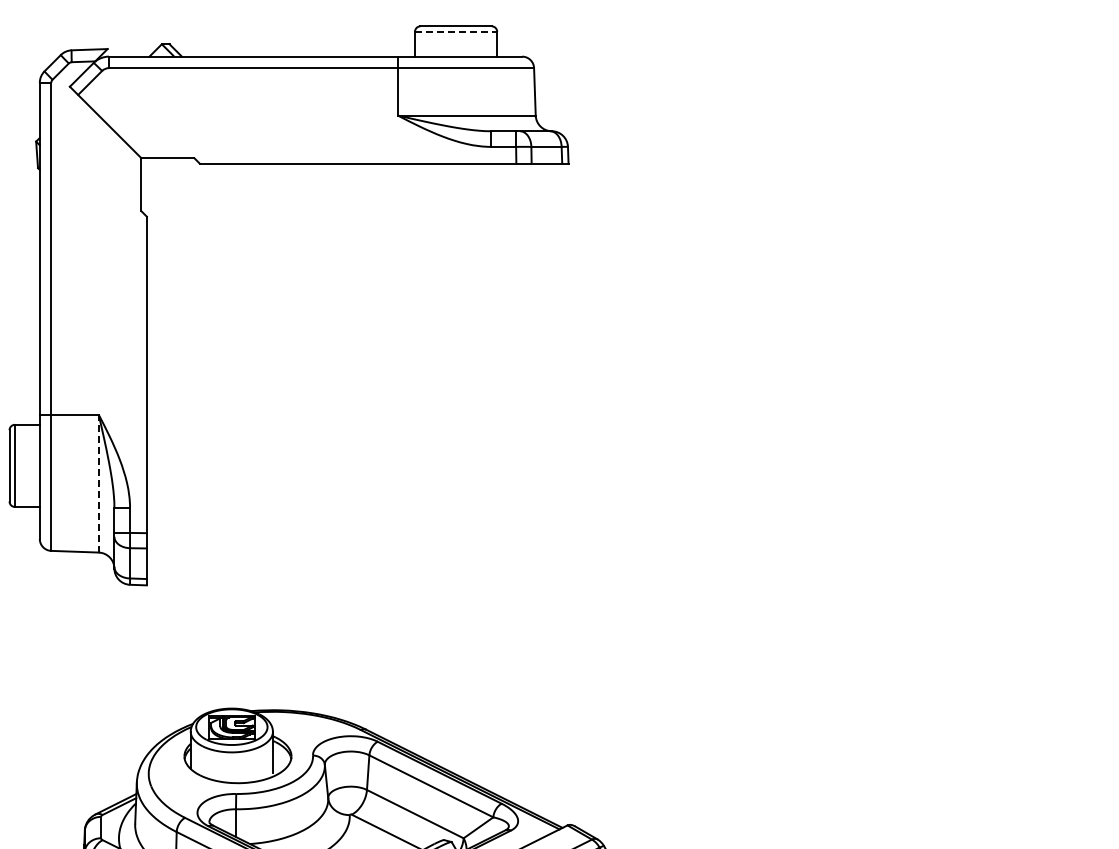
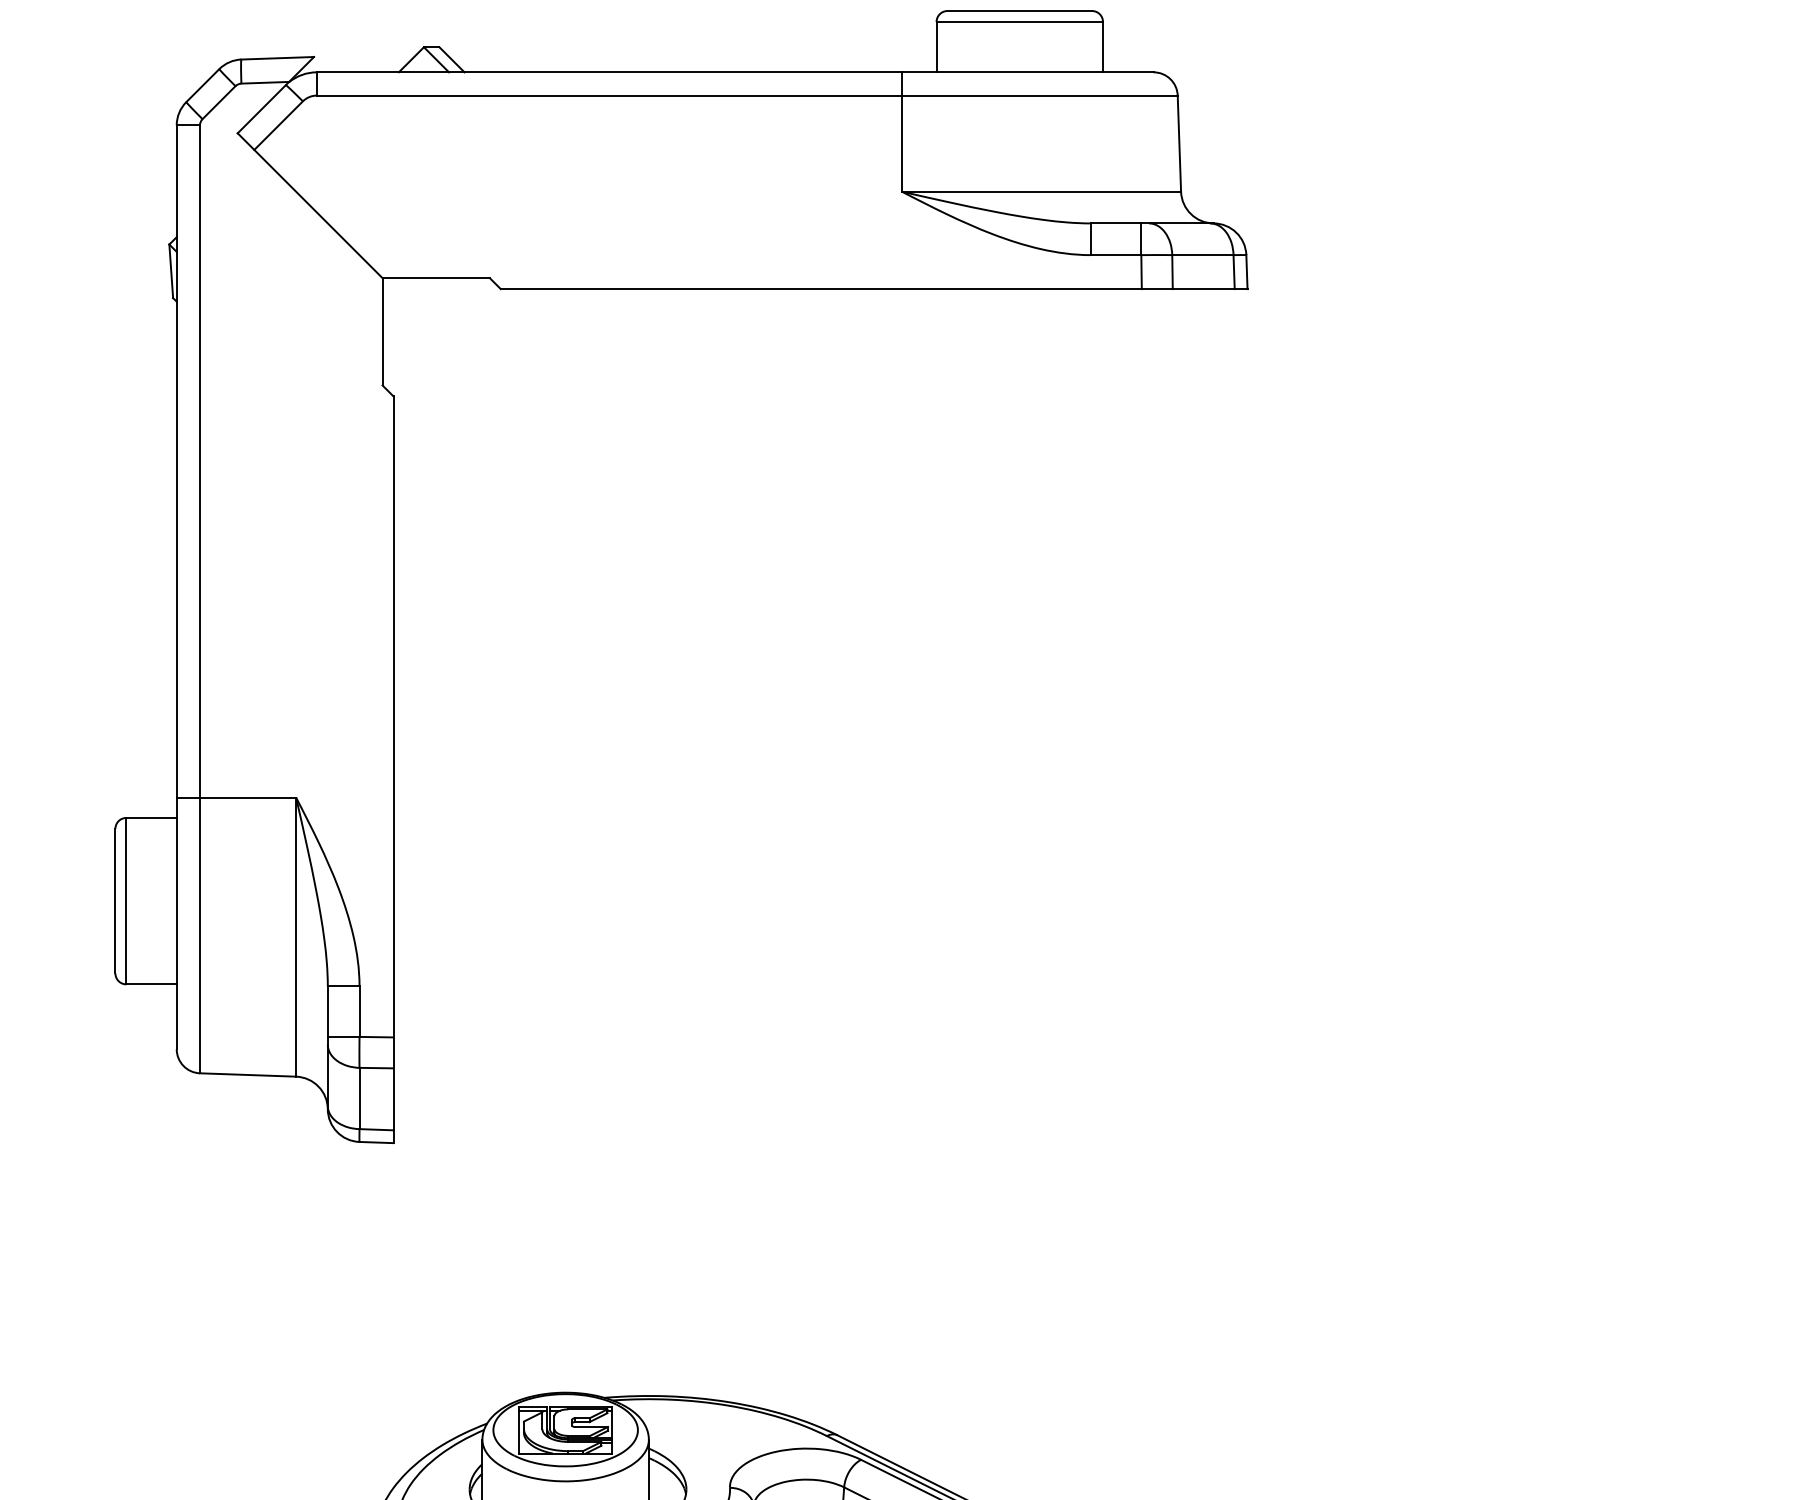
line: (456, 31) -> (1020, 21), dashed -> solid
line: (98, 483) -> (295, 936), dashed -> solid

